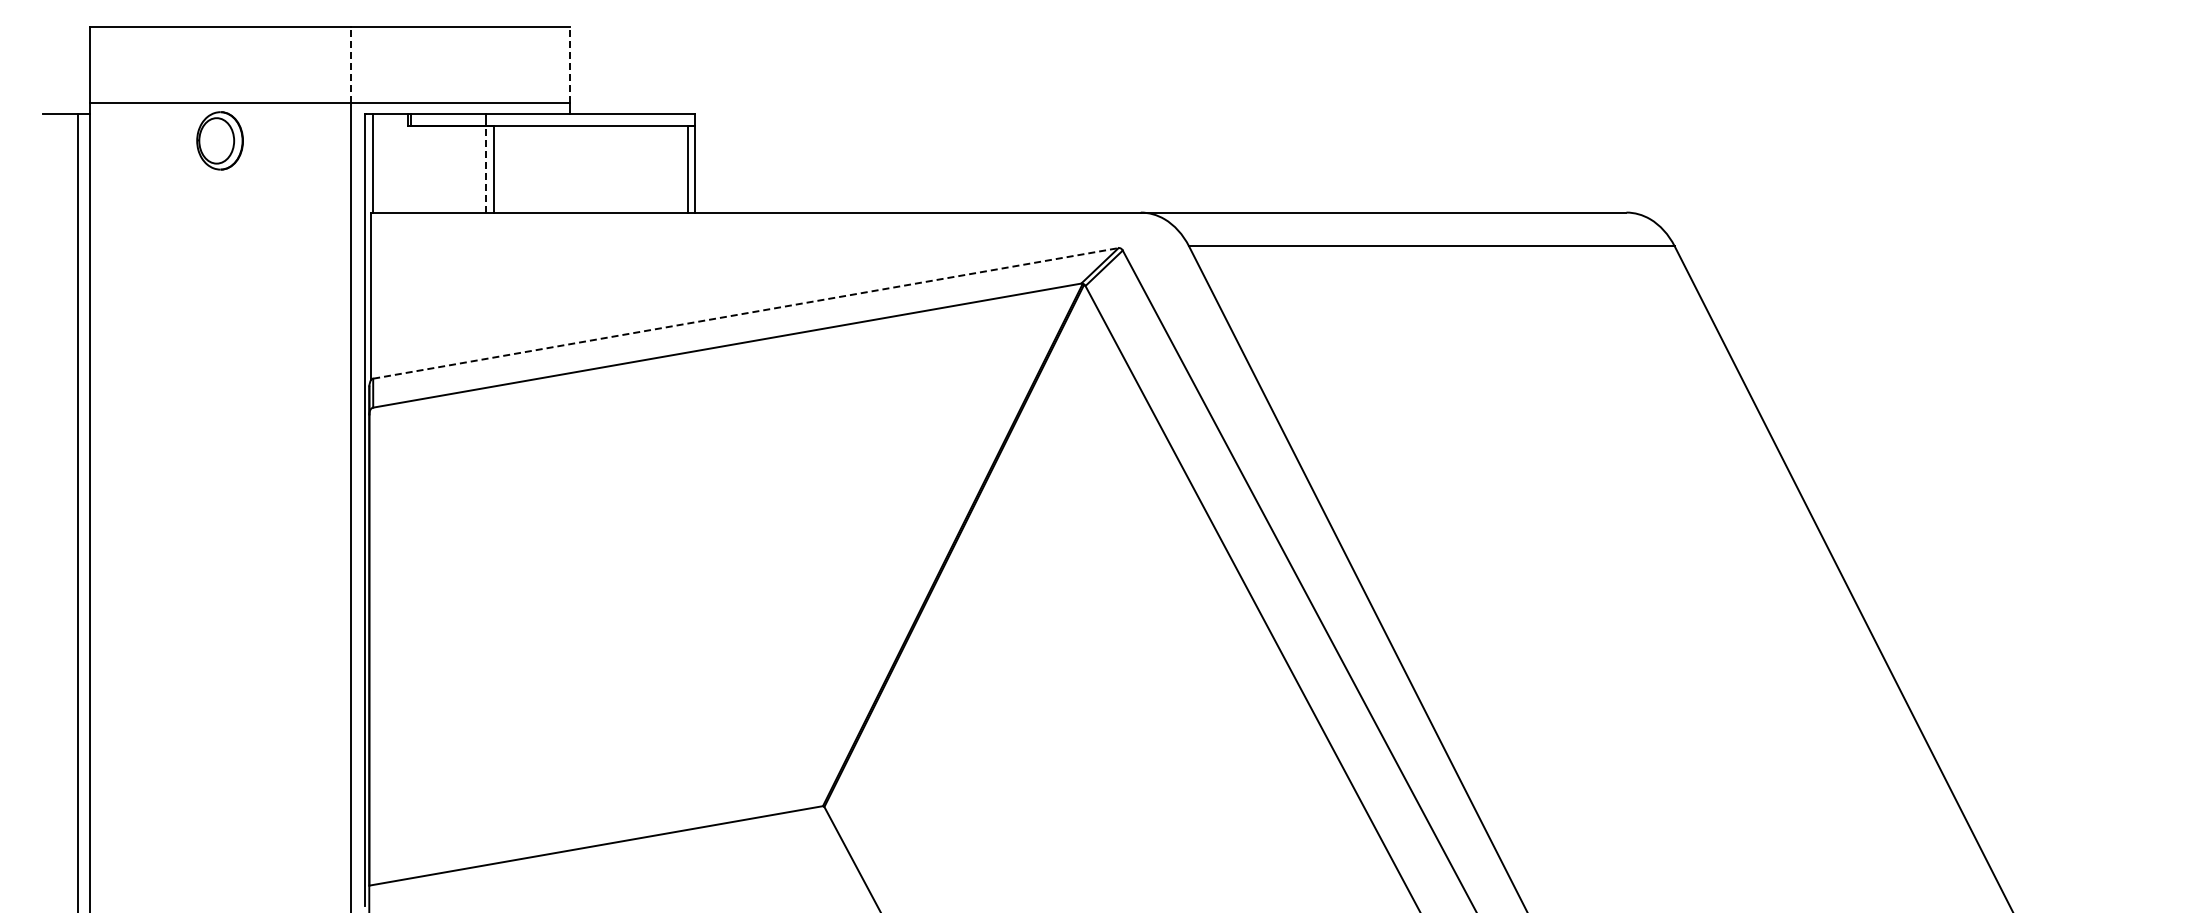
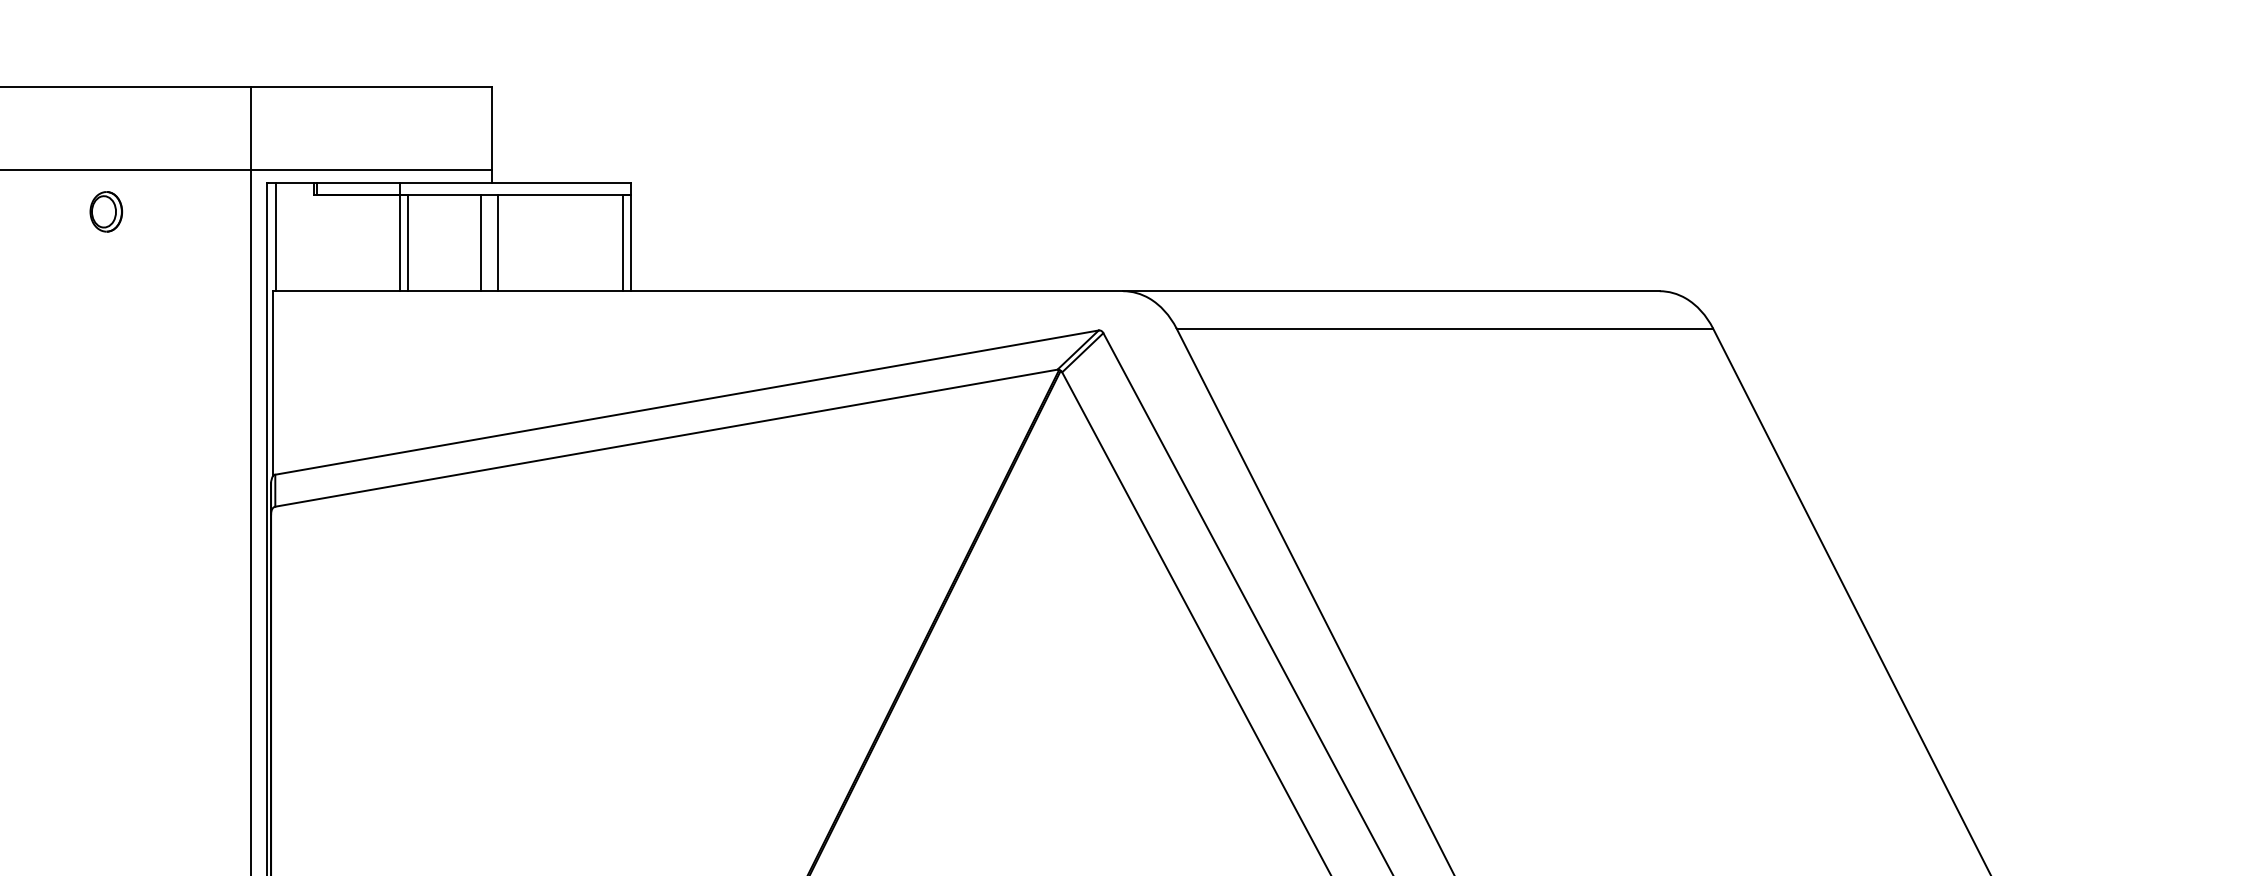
line: (351, 65) -> (251, 128), dashed -> solid
line: (569, 65) -> (492, 128), dashed -> solid
part: (220, 140) -> (106, 211), size x0.62
line: (486, 168) -> (400, 242), dashed -> solid
line: (559, 168) -> (481, 242), added
line: (574, 168) -> (497, 242), added
line: (746, 313) -> (687, 402), dashed -> solid

